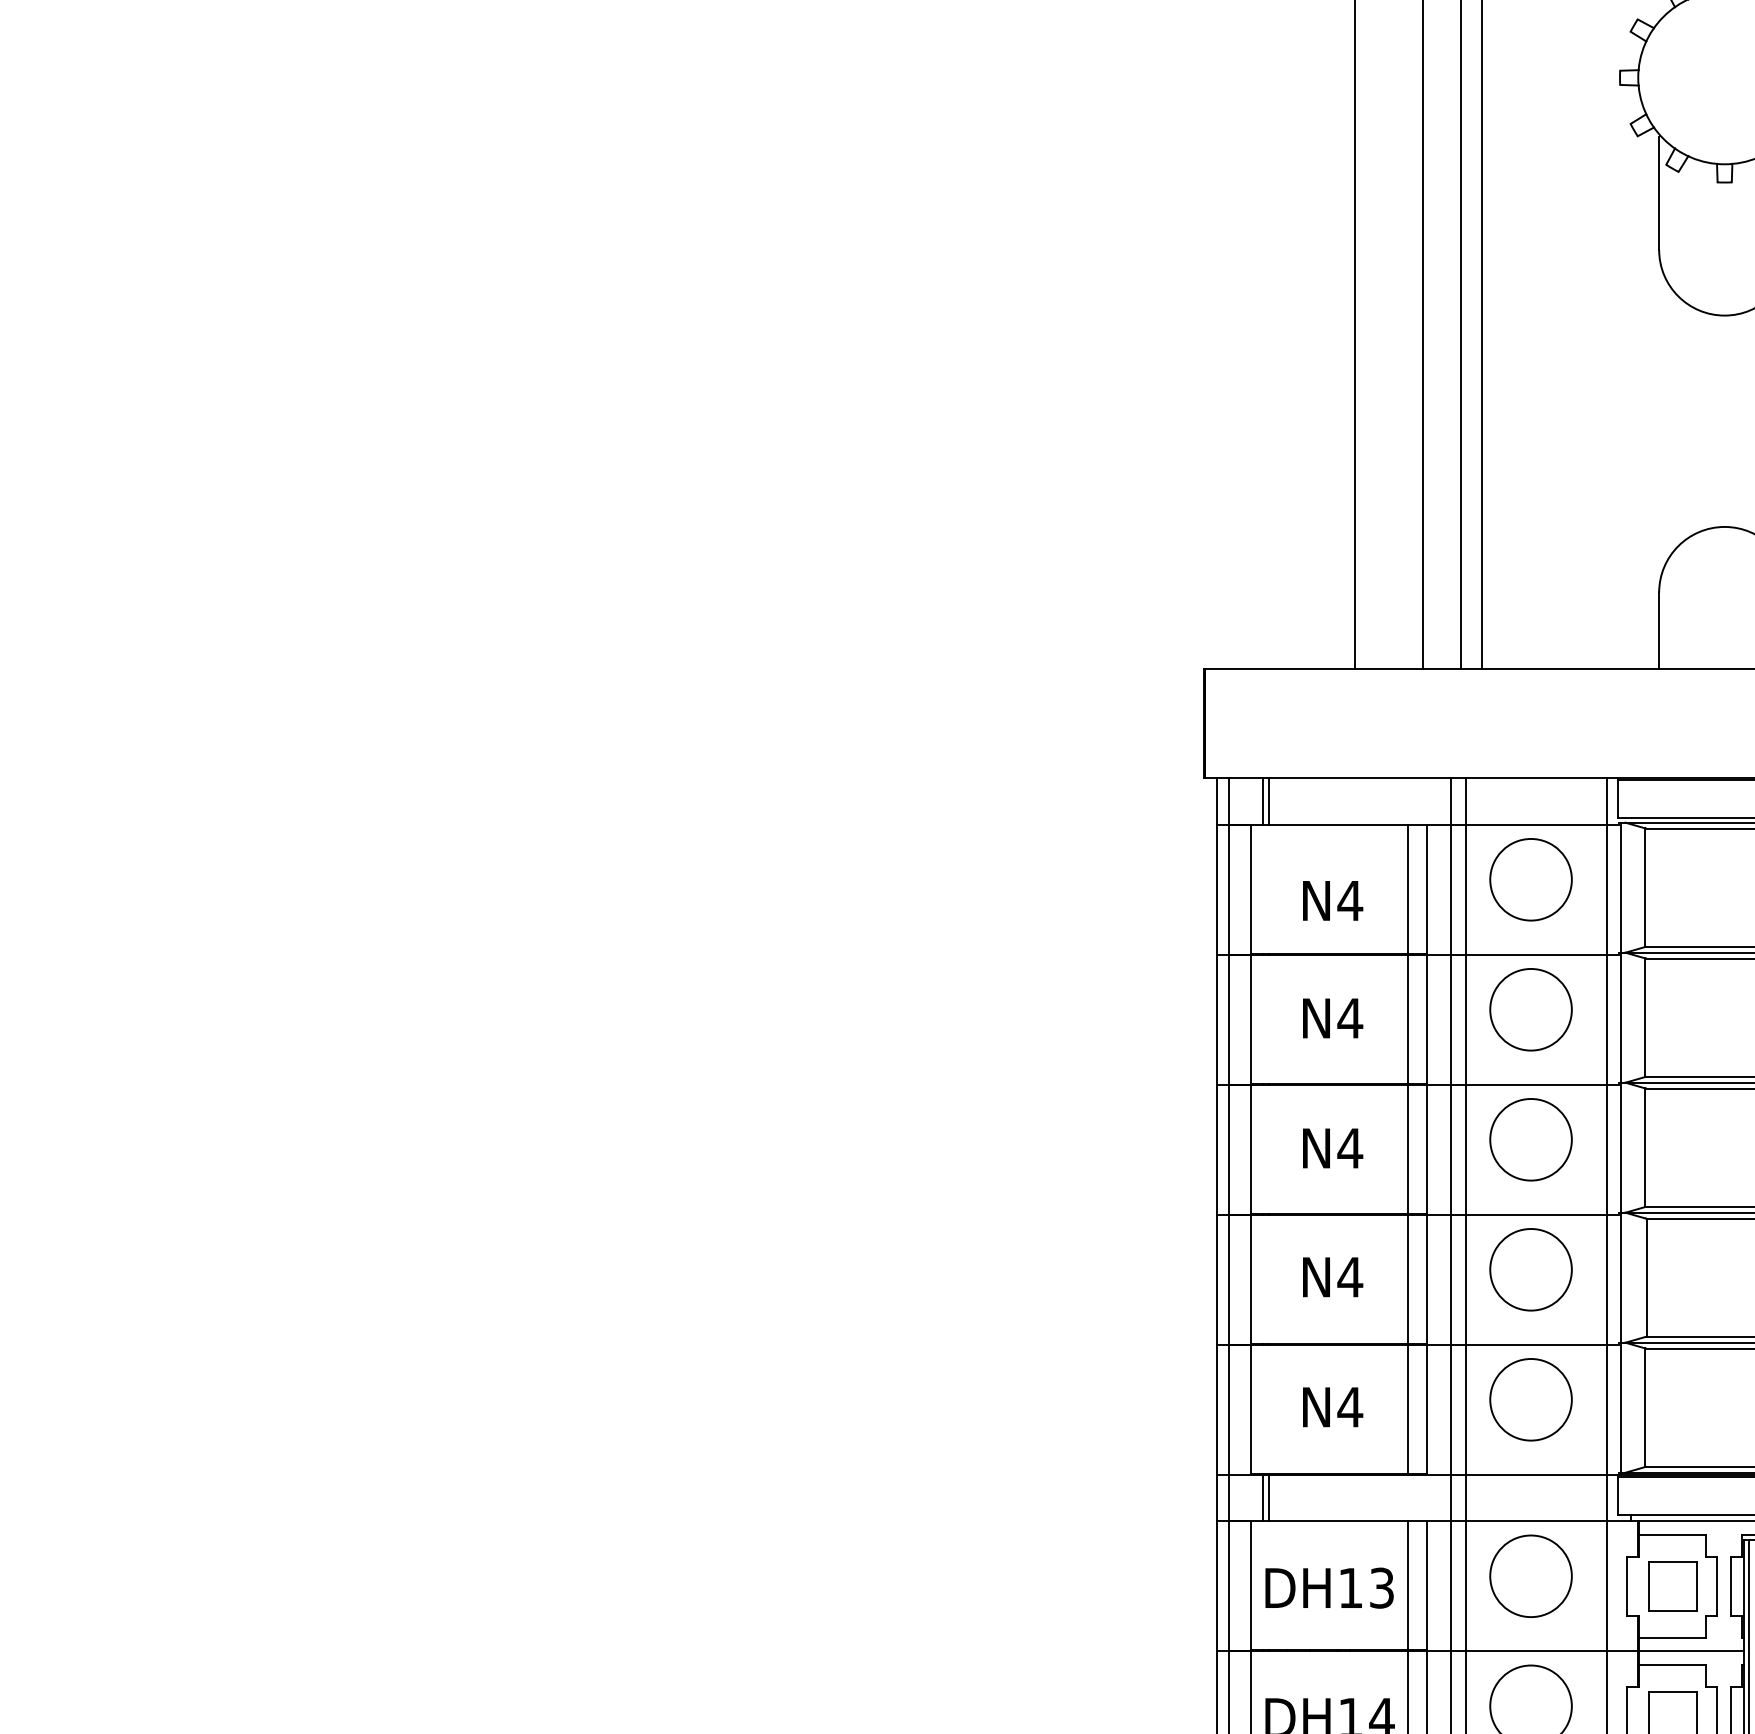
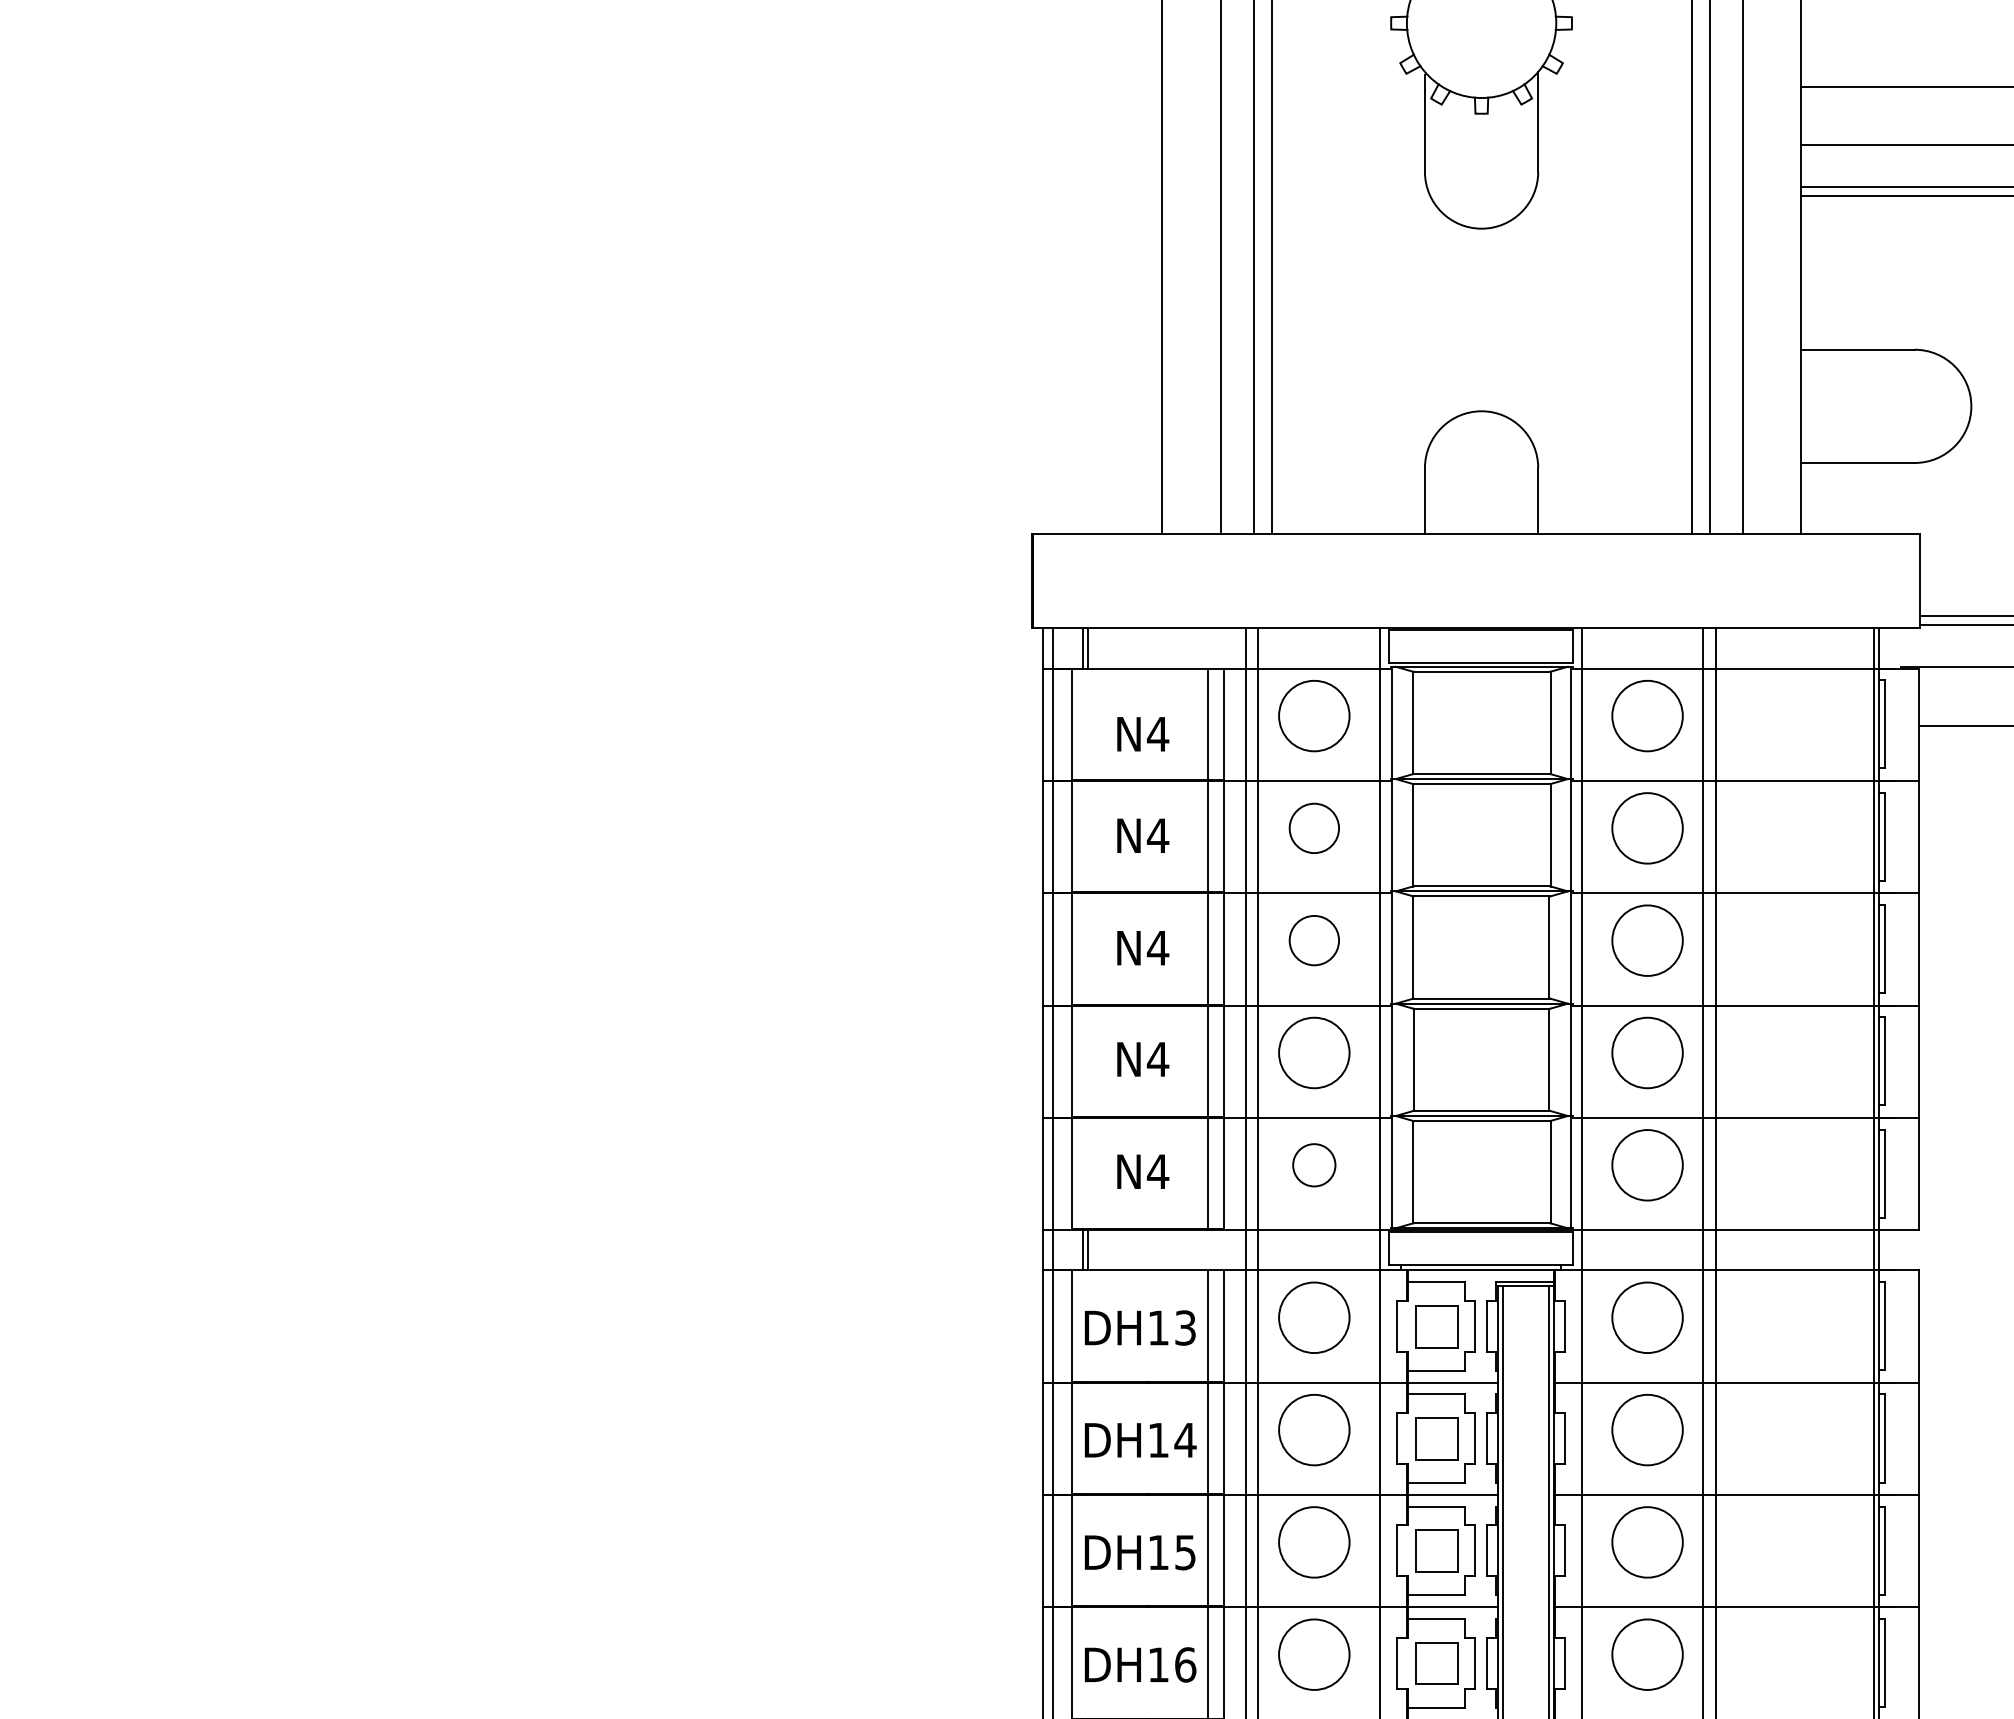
circle: (1531, 1009) -> (1314, 828), size x0.7
circle: (1531, 1139) -> (1314, 940), size x0.7
circle: (1531, 1400) -> (1314, 1165), size x0.6

